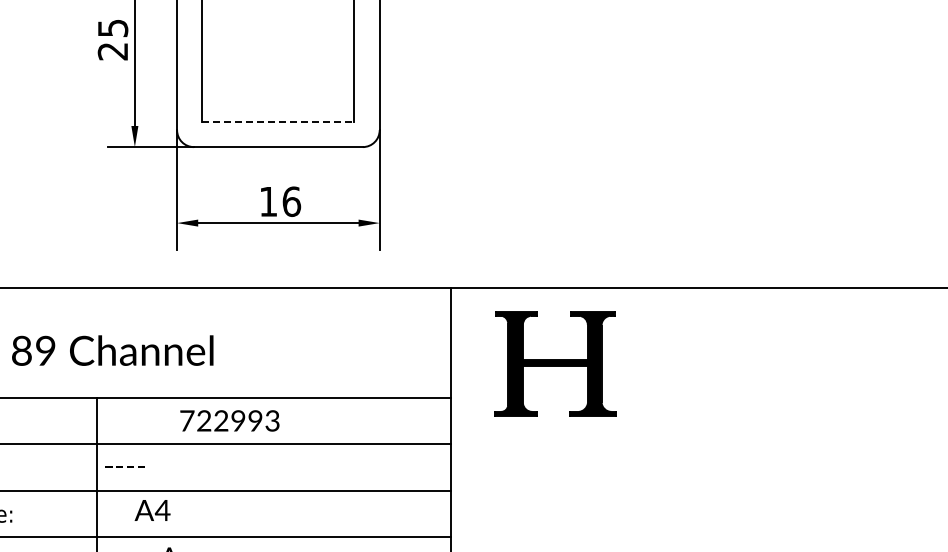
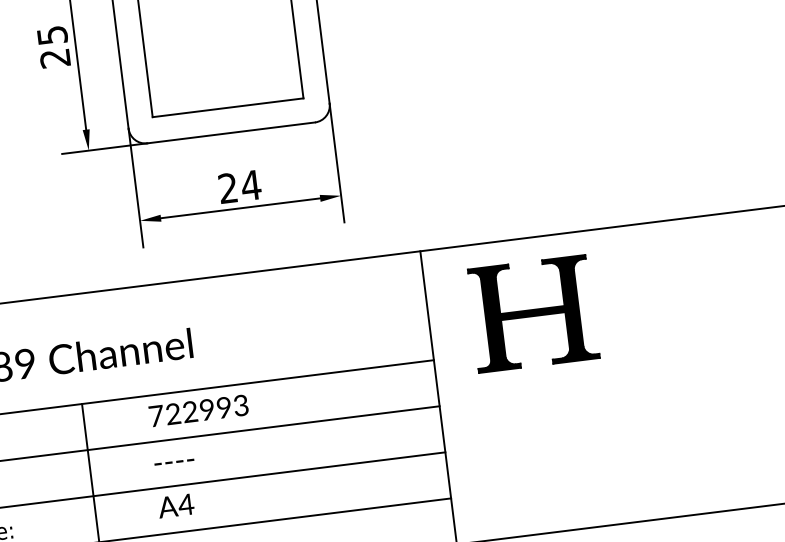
line: (278, 121) -> (228, 107), dashed -> solid
text: (280, 201) -> (240, 186), 16 -> 24
text: (229, 420) -> (198, 410), moved
text: (124, 466) -> (173, 461), moved
text: (152, 510) -> (176, 505), moved

